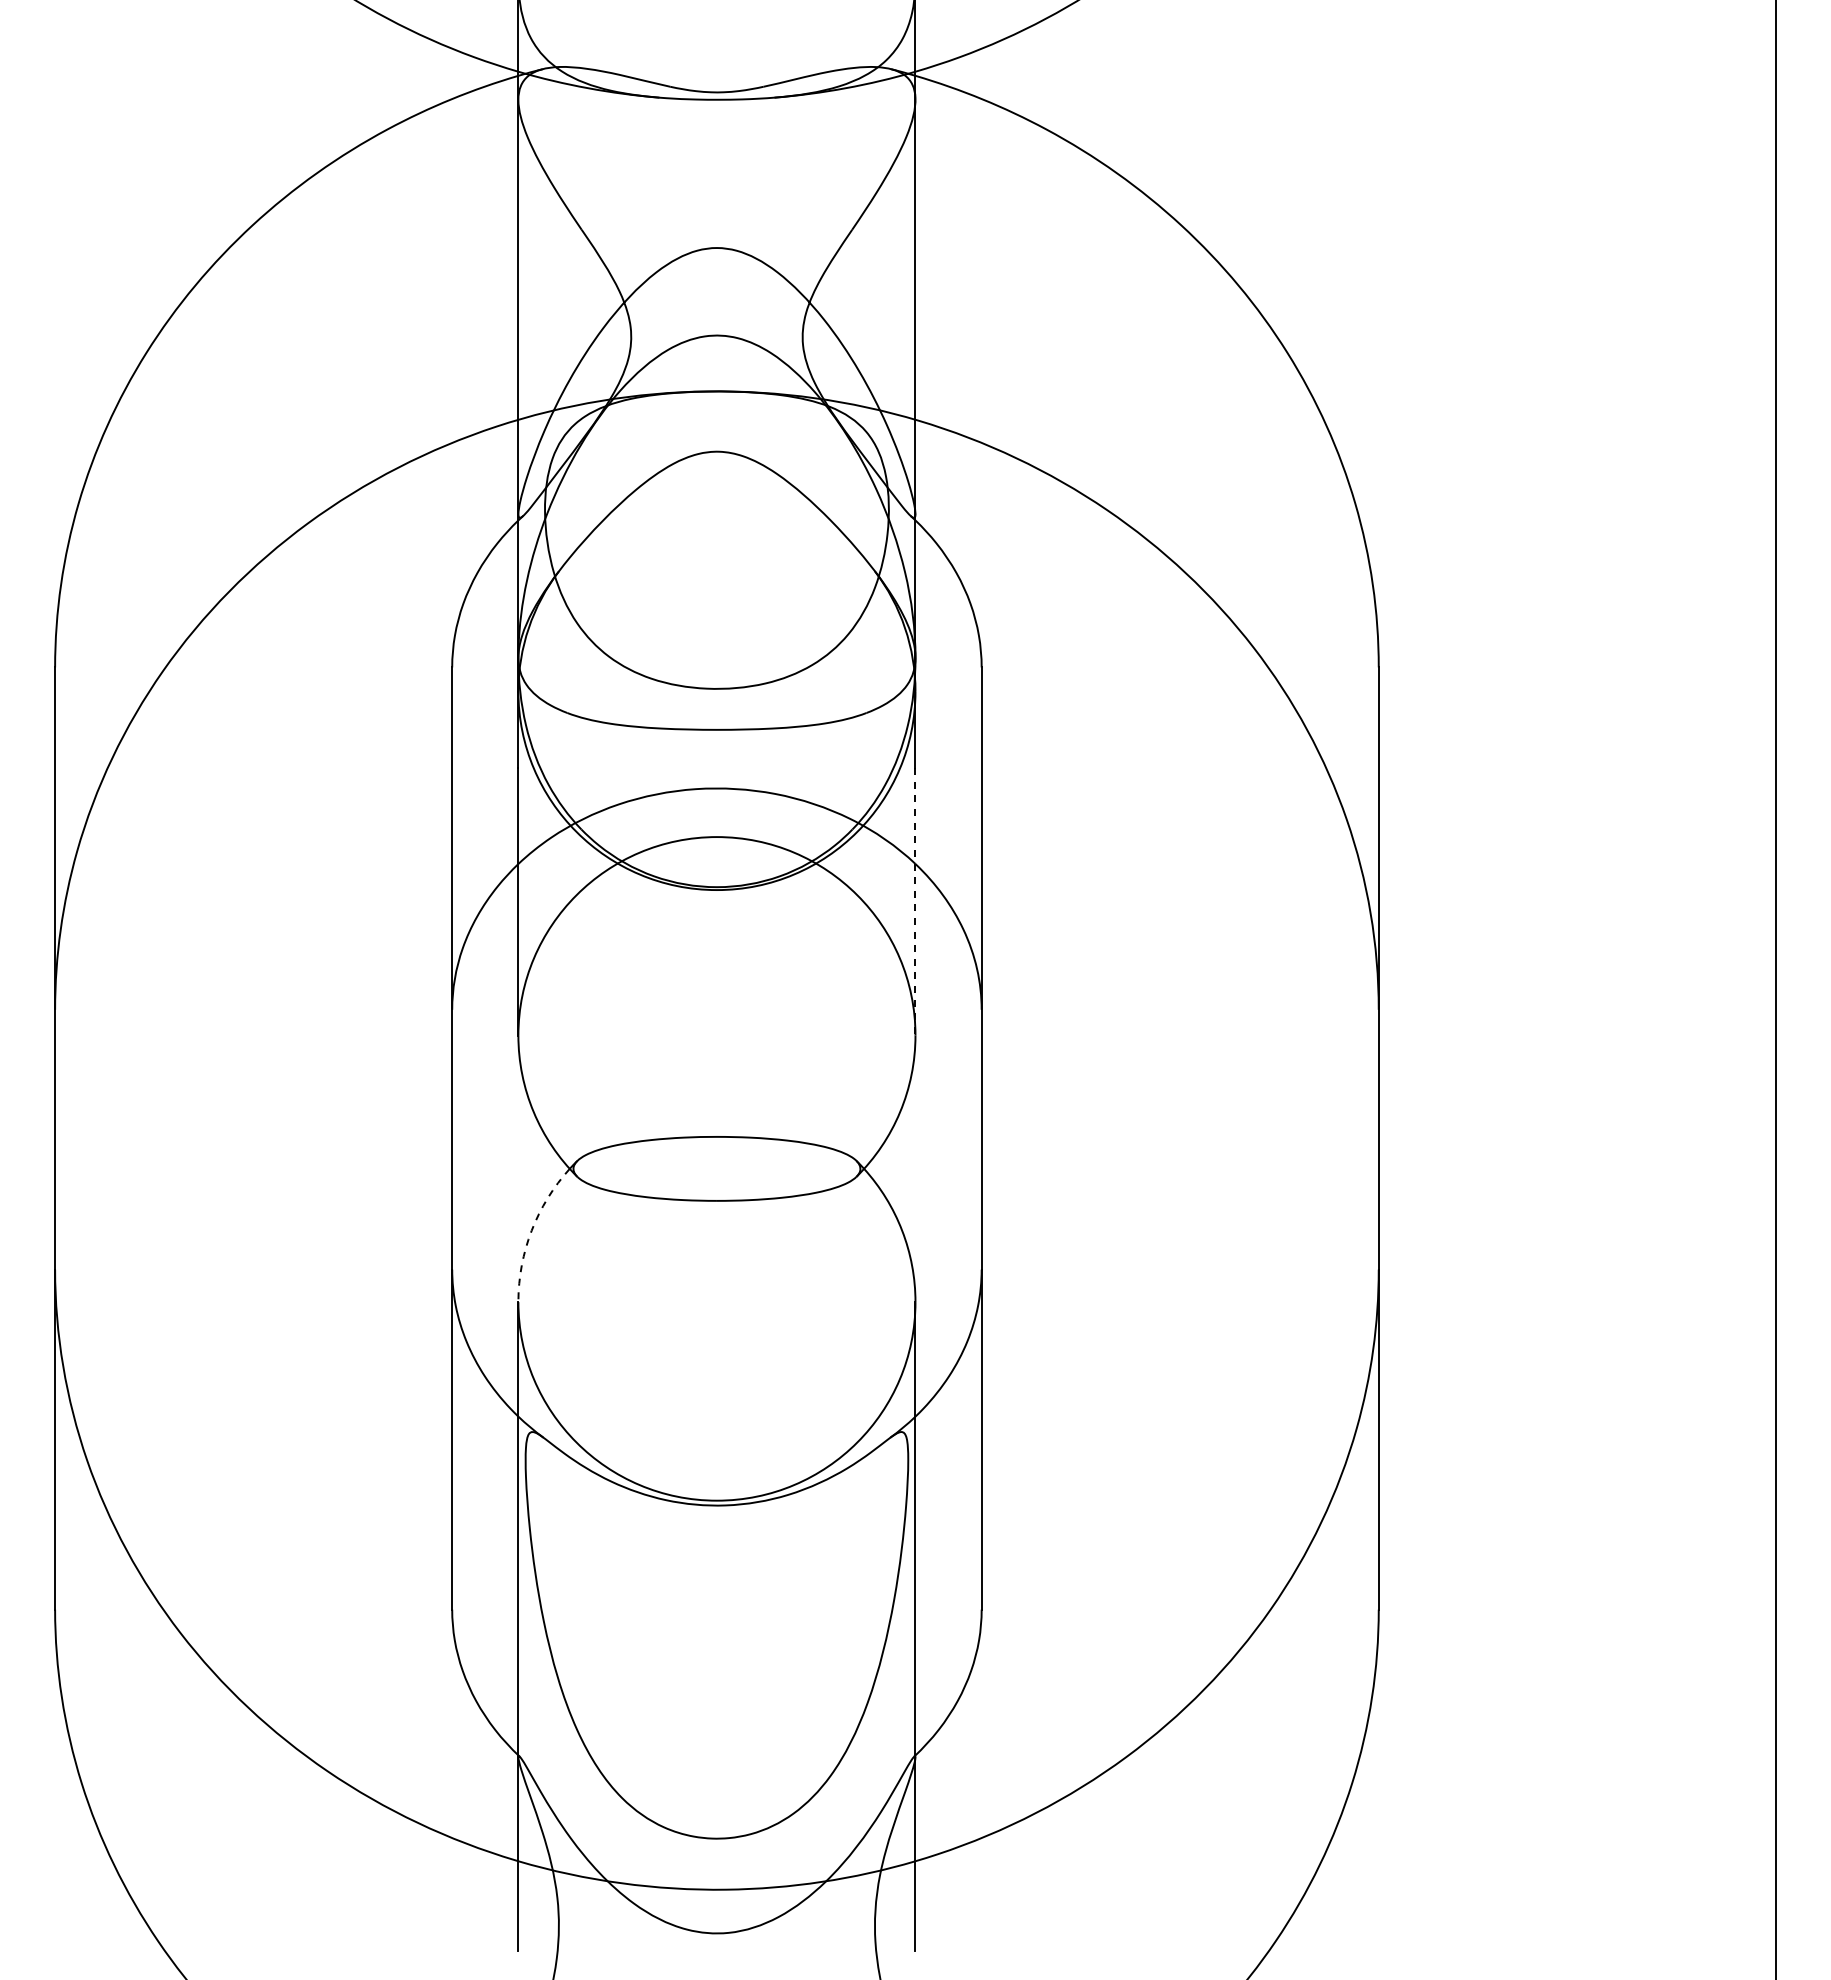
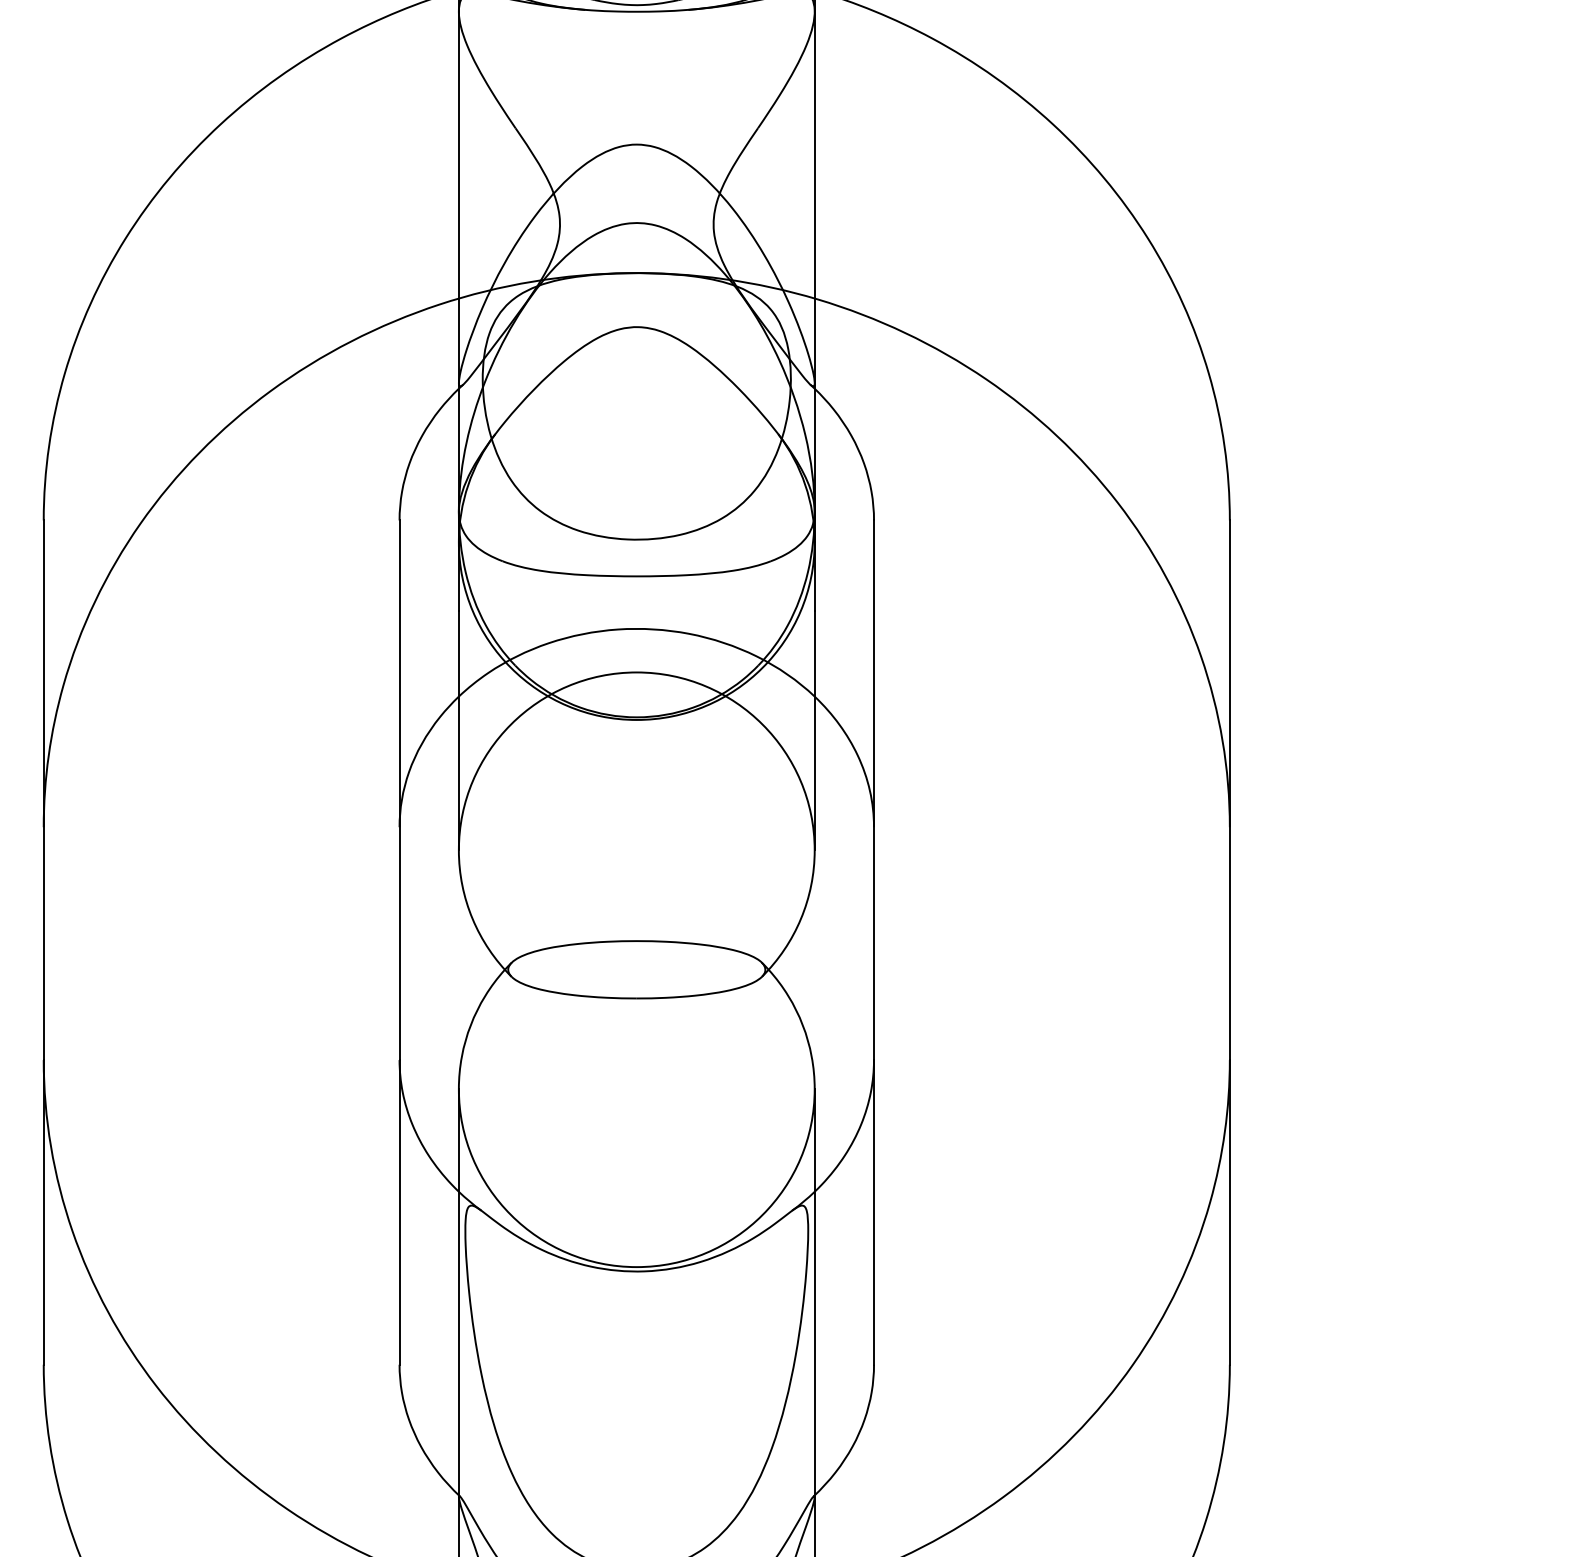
line: (915, 901) -> (814, 730), dashed -> solid
arc: (531, 1230) -> (470, 1025), dashed -> solid

